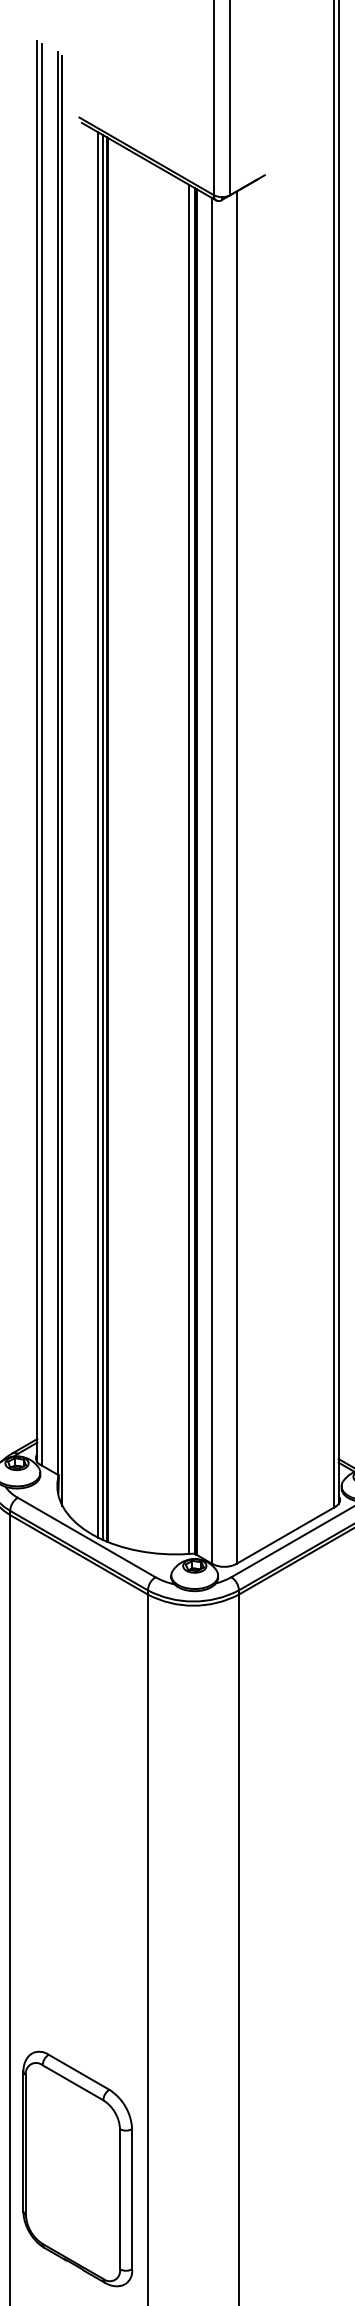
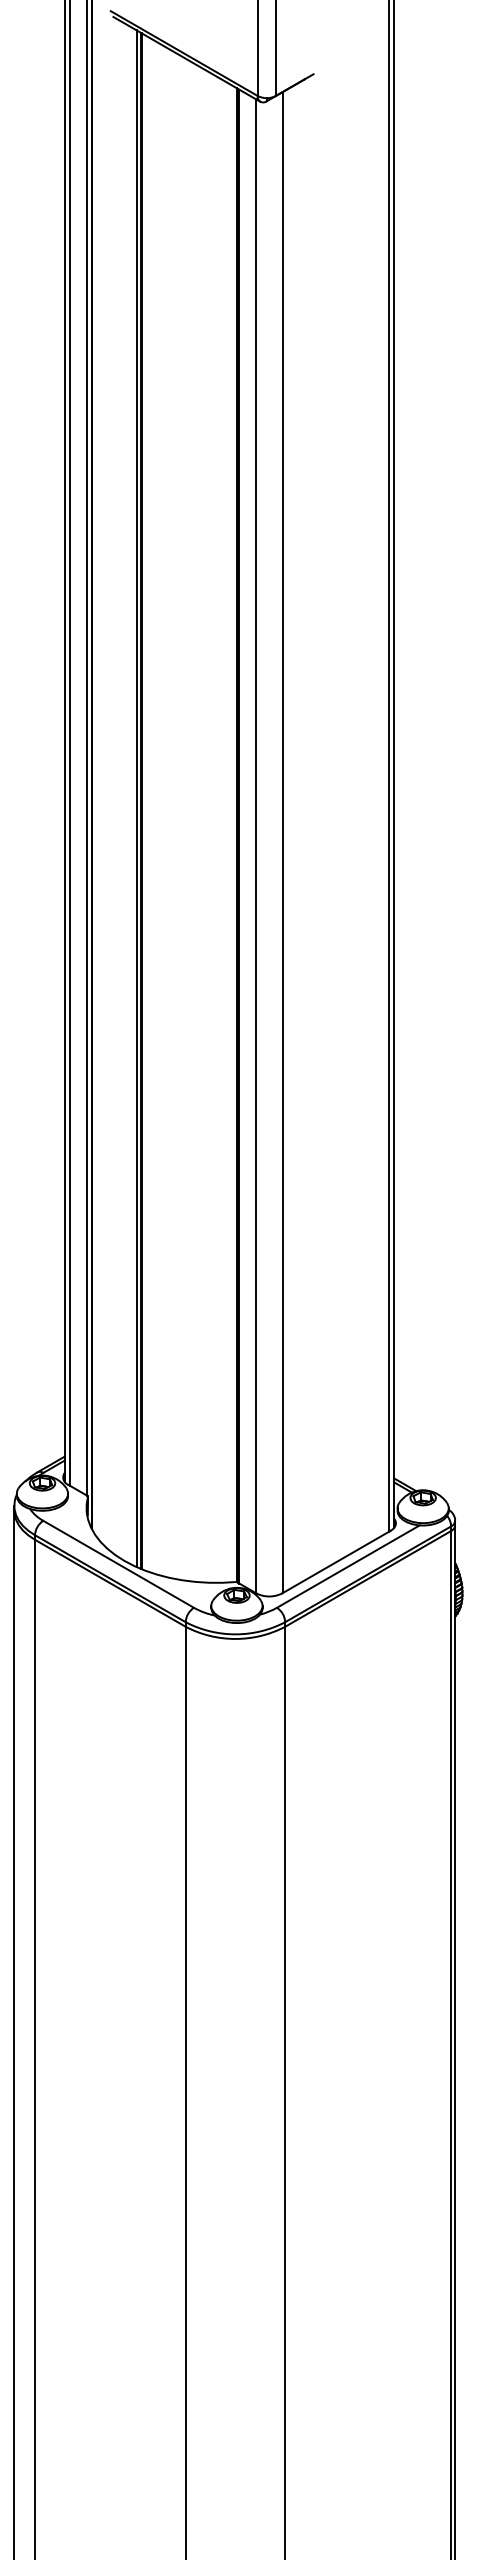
line: (97, 834) -> (130, 795), removed
line: (188, 869) -> (230, 833), removed
part: (77, 2168) -> (108, 2254), removed

